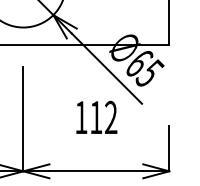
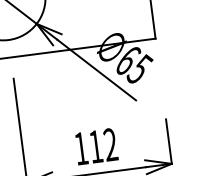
text: (96, 116) -> (96, 145), moved

